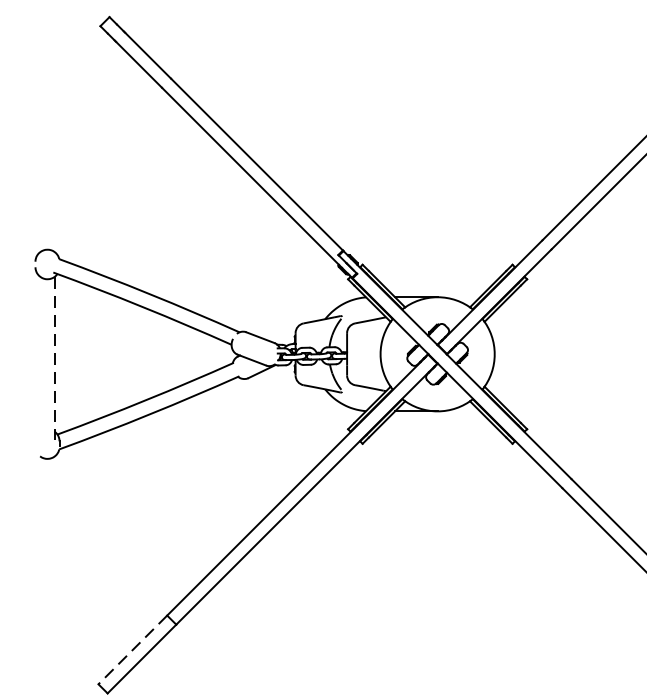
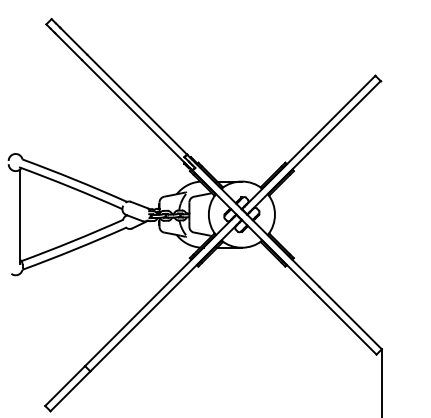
line: (54, 359) -> (19, 217), dashed -> solid
line: (131, 650) -> (64, 386), dashed -> solid

